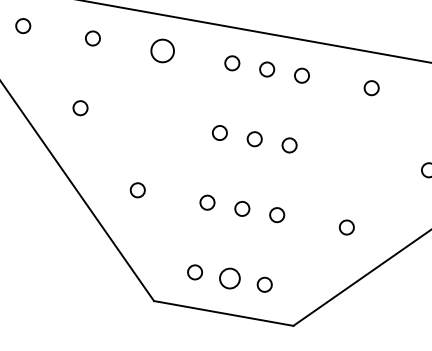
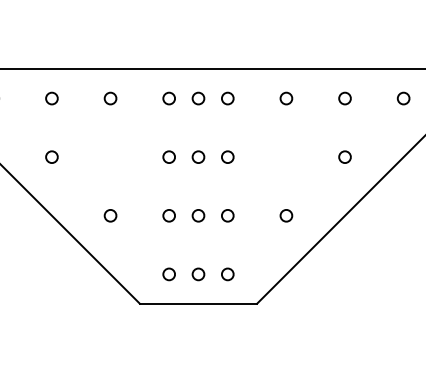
circle: (162, 50) -> (110, 98), size x0.62
circle: (229, 278) -> (198, 274), size x0.71

